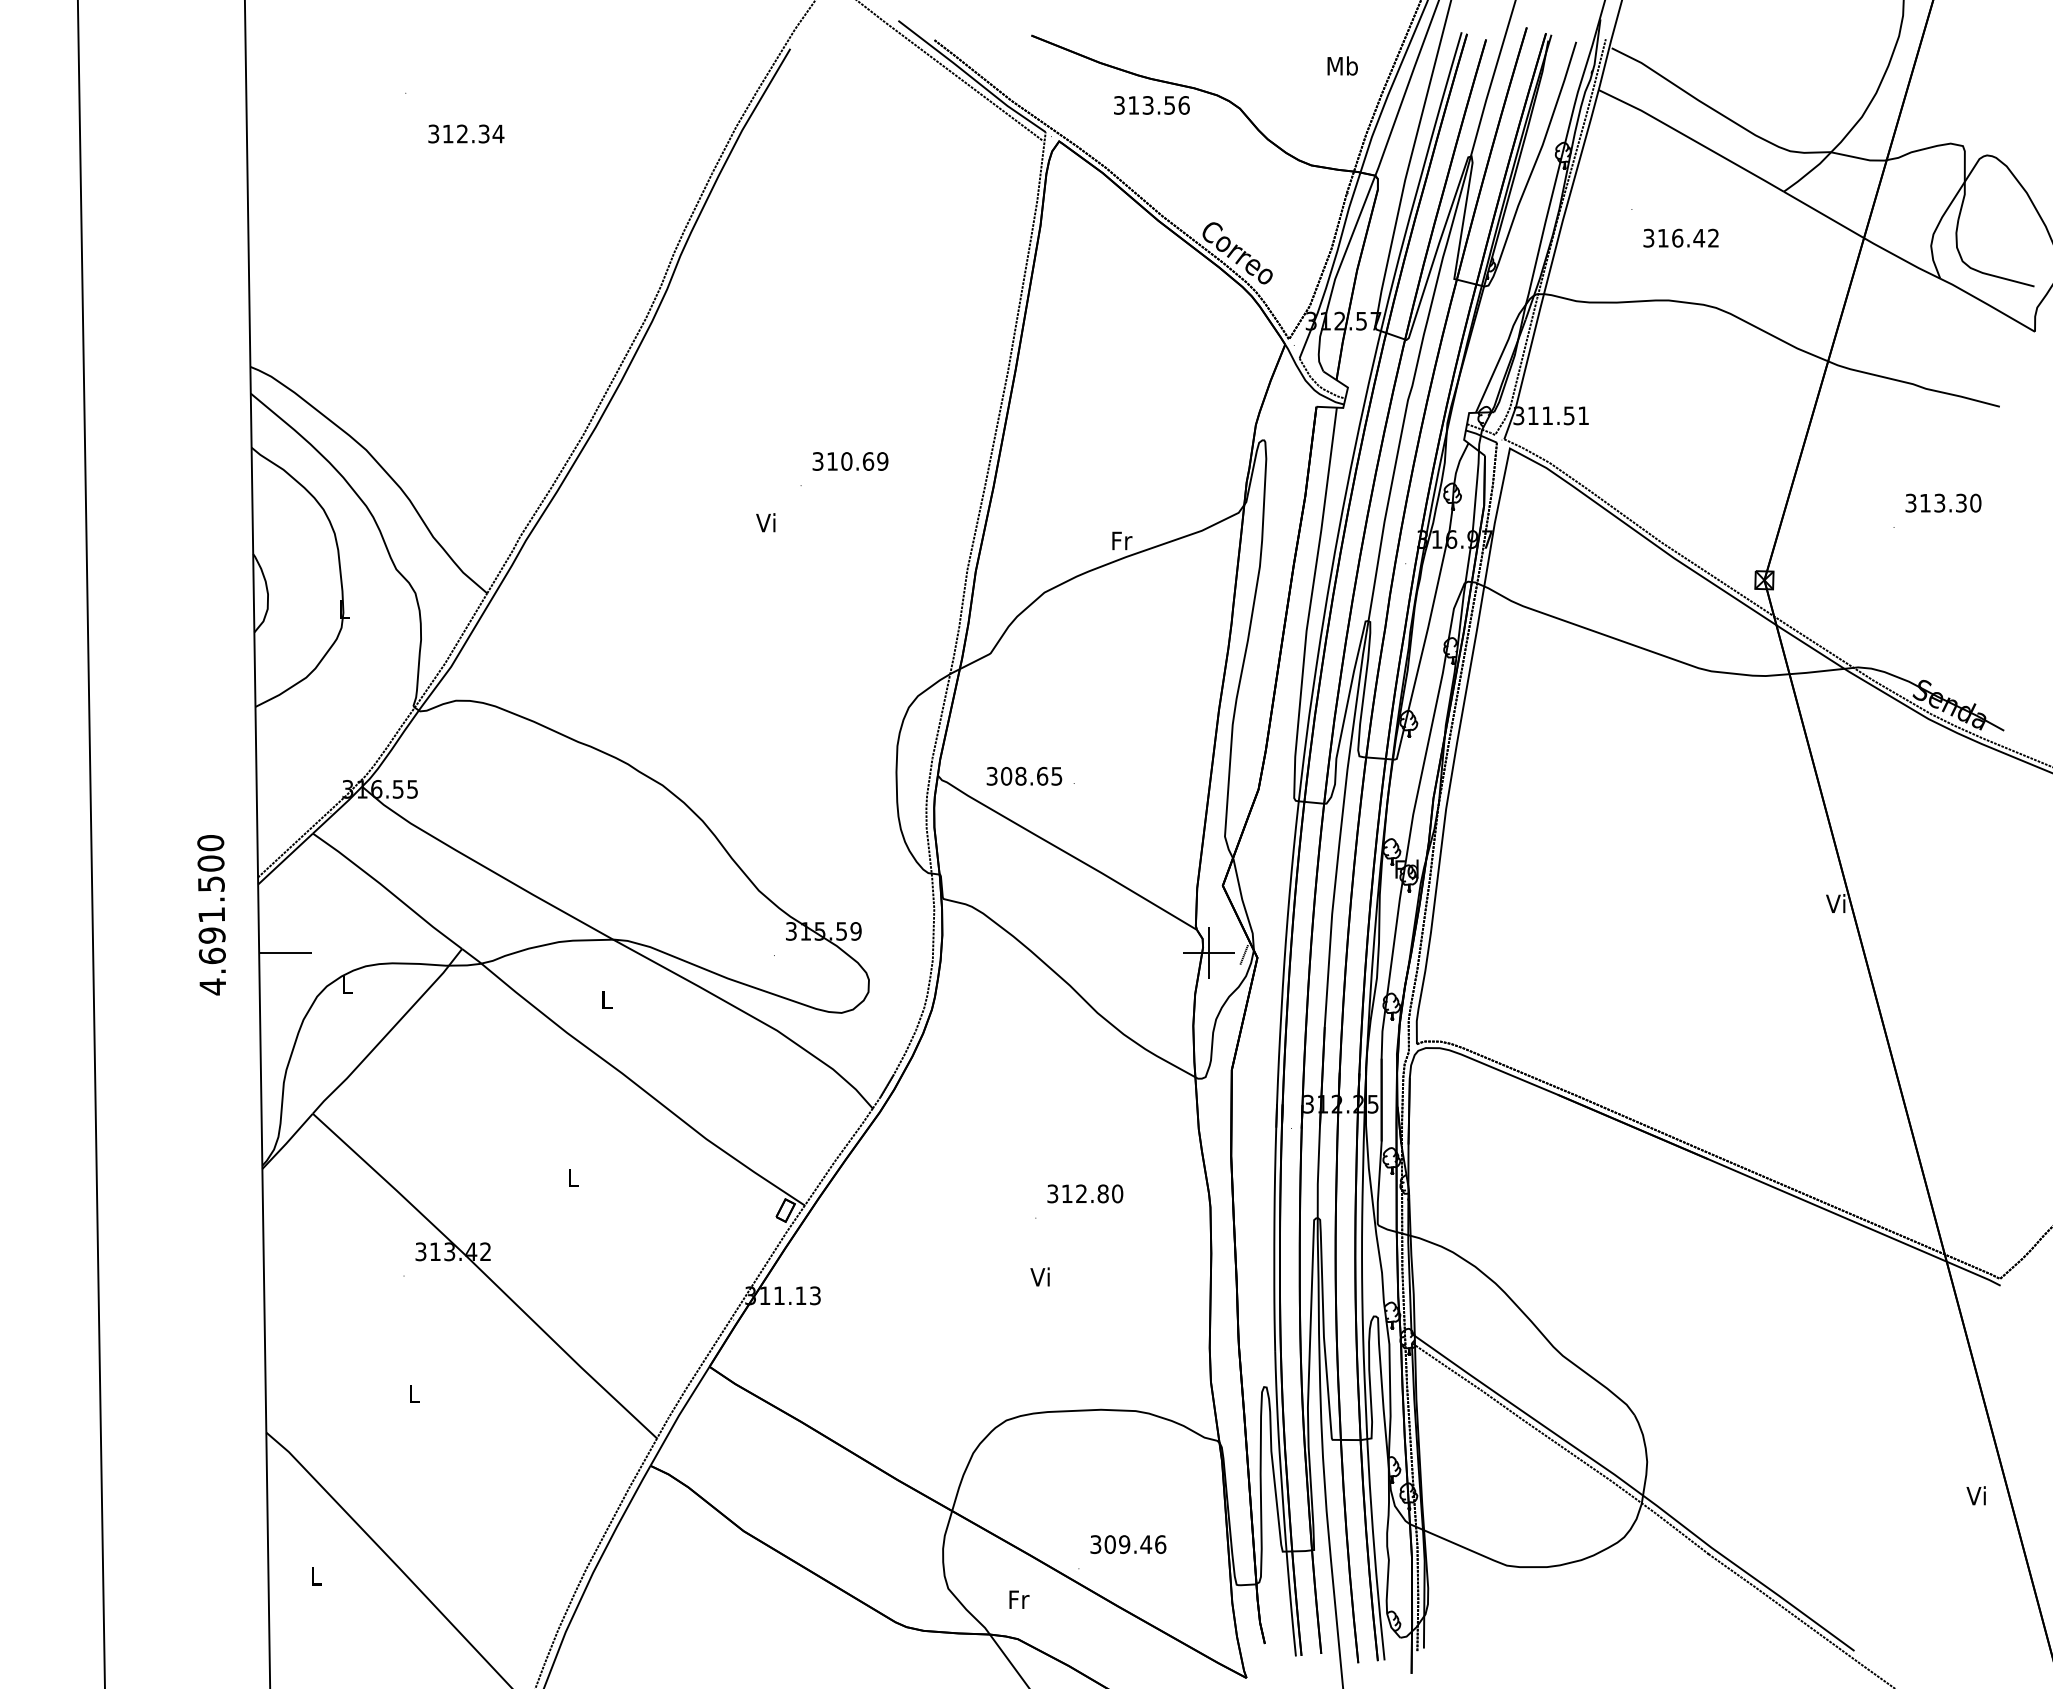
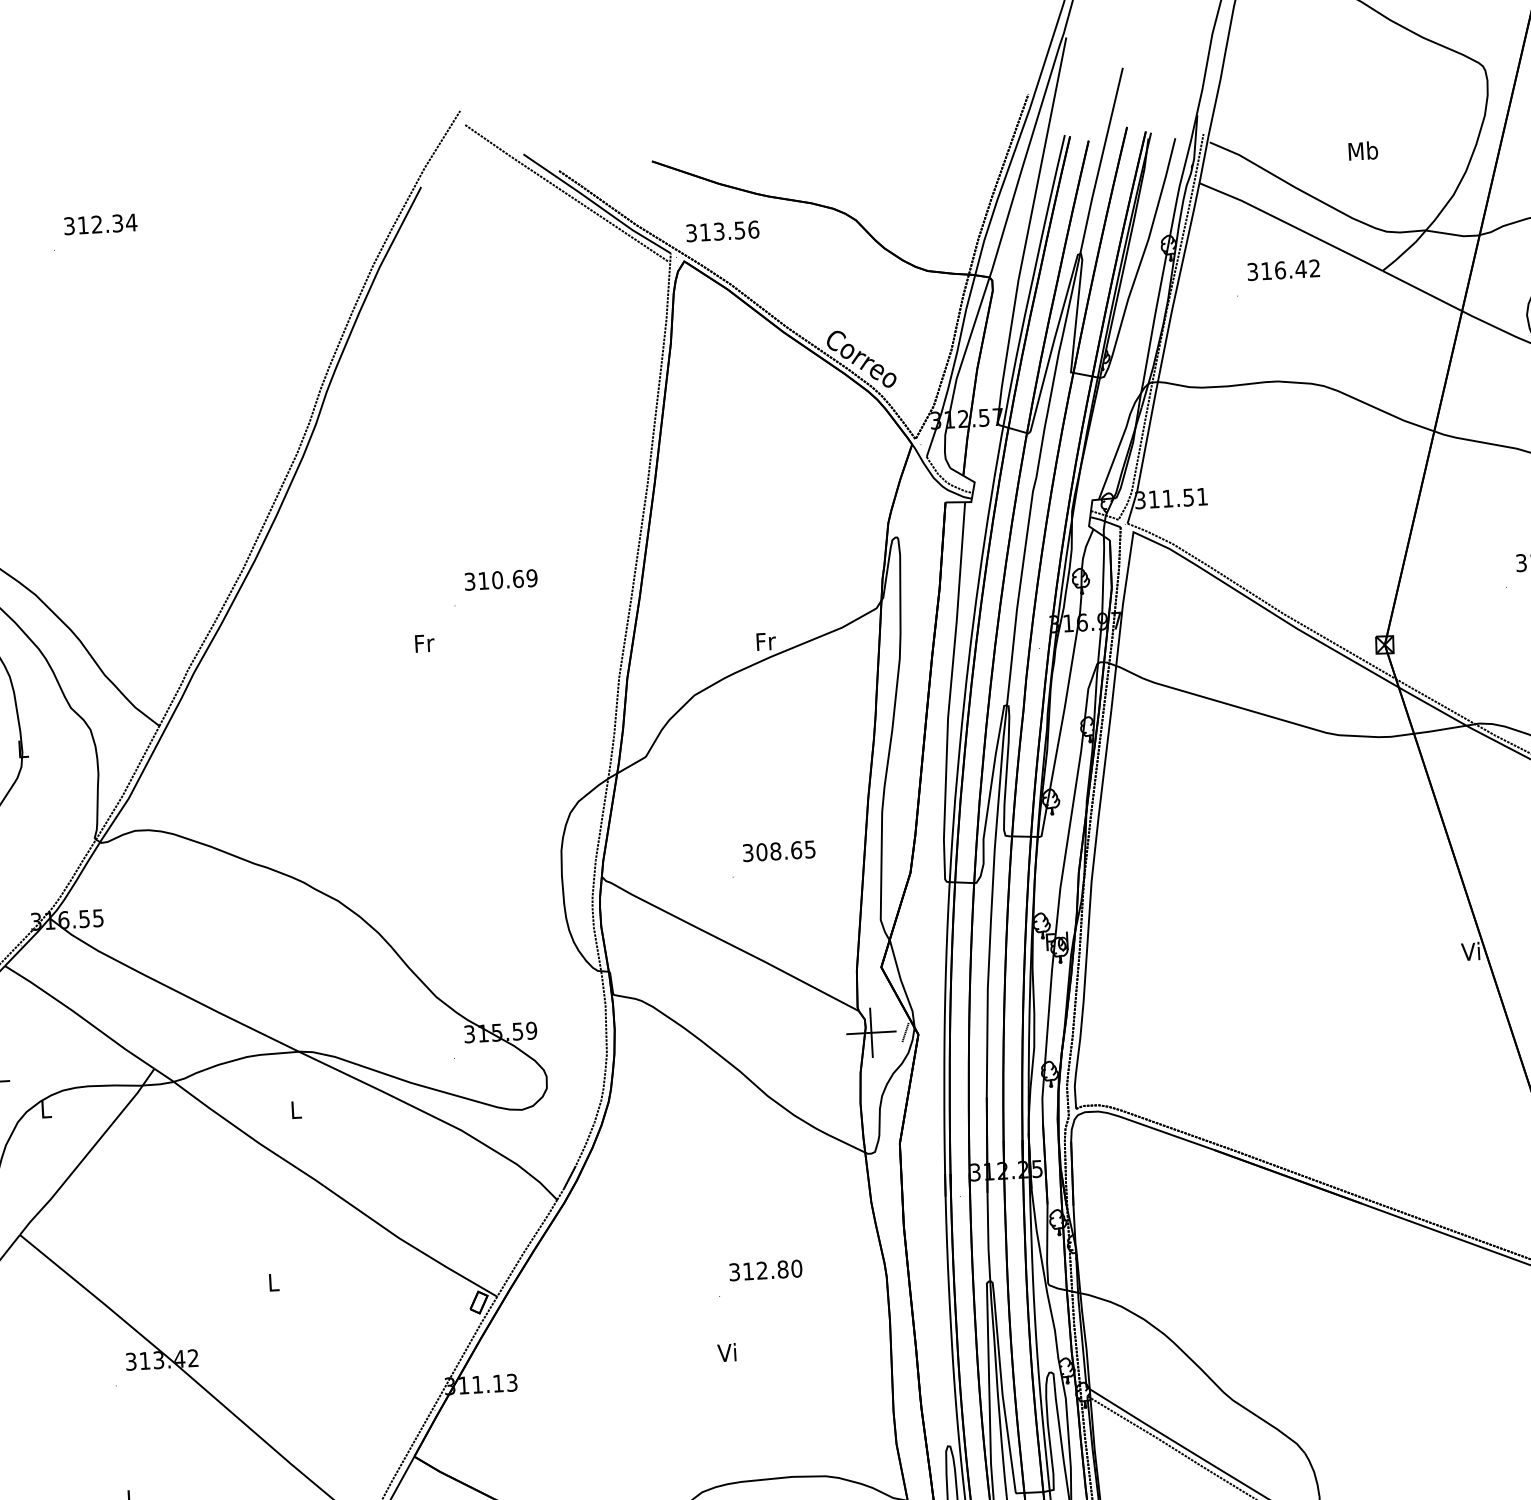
text: (1342, 65) -> (1363, 150), moved
text: (1151, 105) -> (722, 231), moved
text: (466, 133) -> (100, 223), moved
text: (1680, 237) -> (1283, 269), moved
text: (766, 522) -> (423, 643), Vi -> Fr
text: (1024, 775) -> (779, 850), moved

